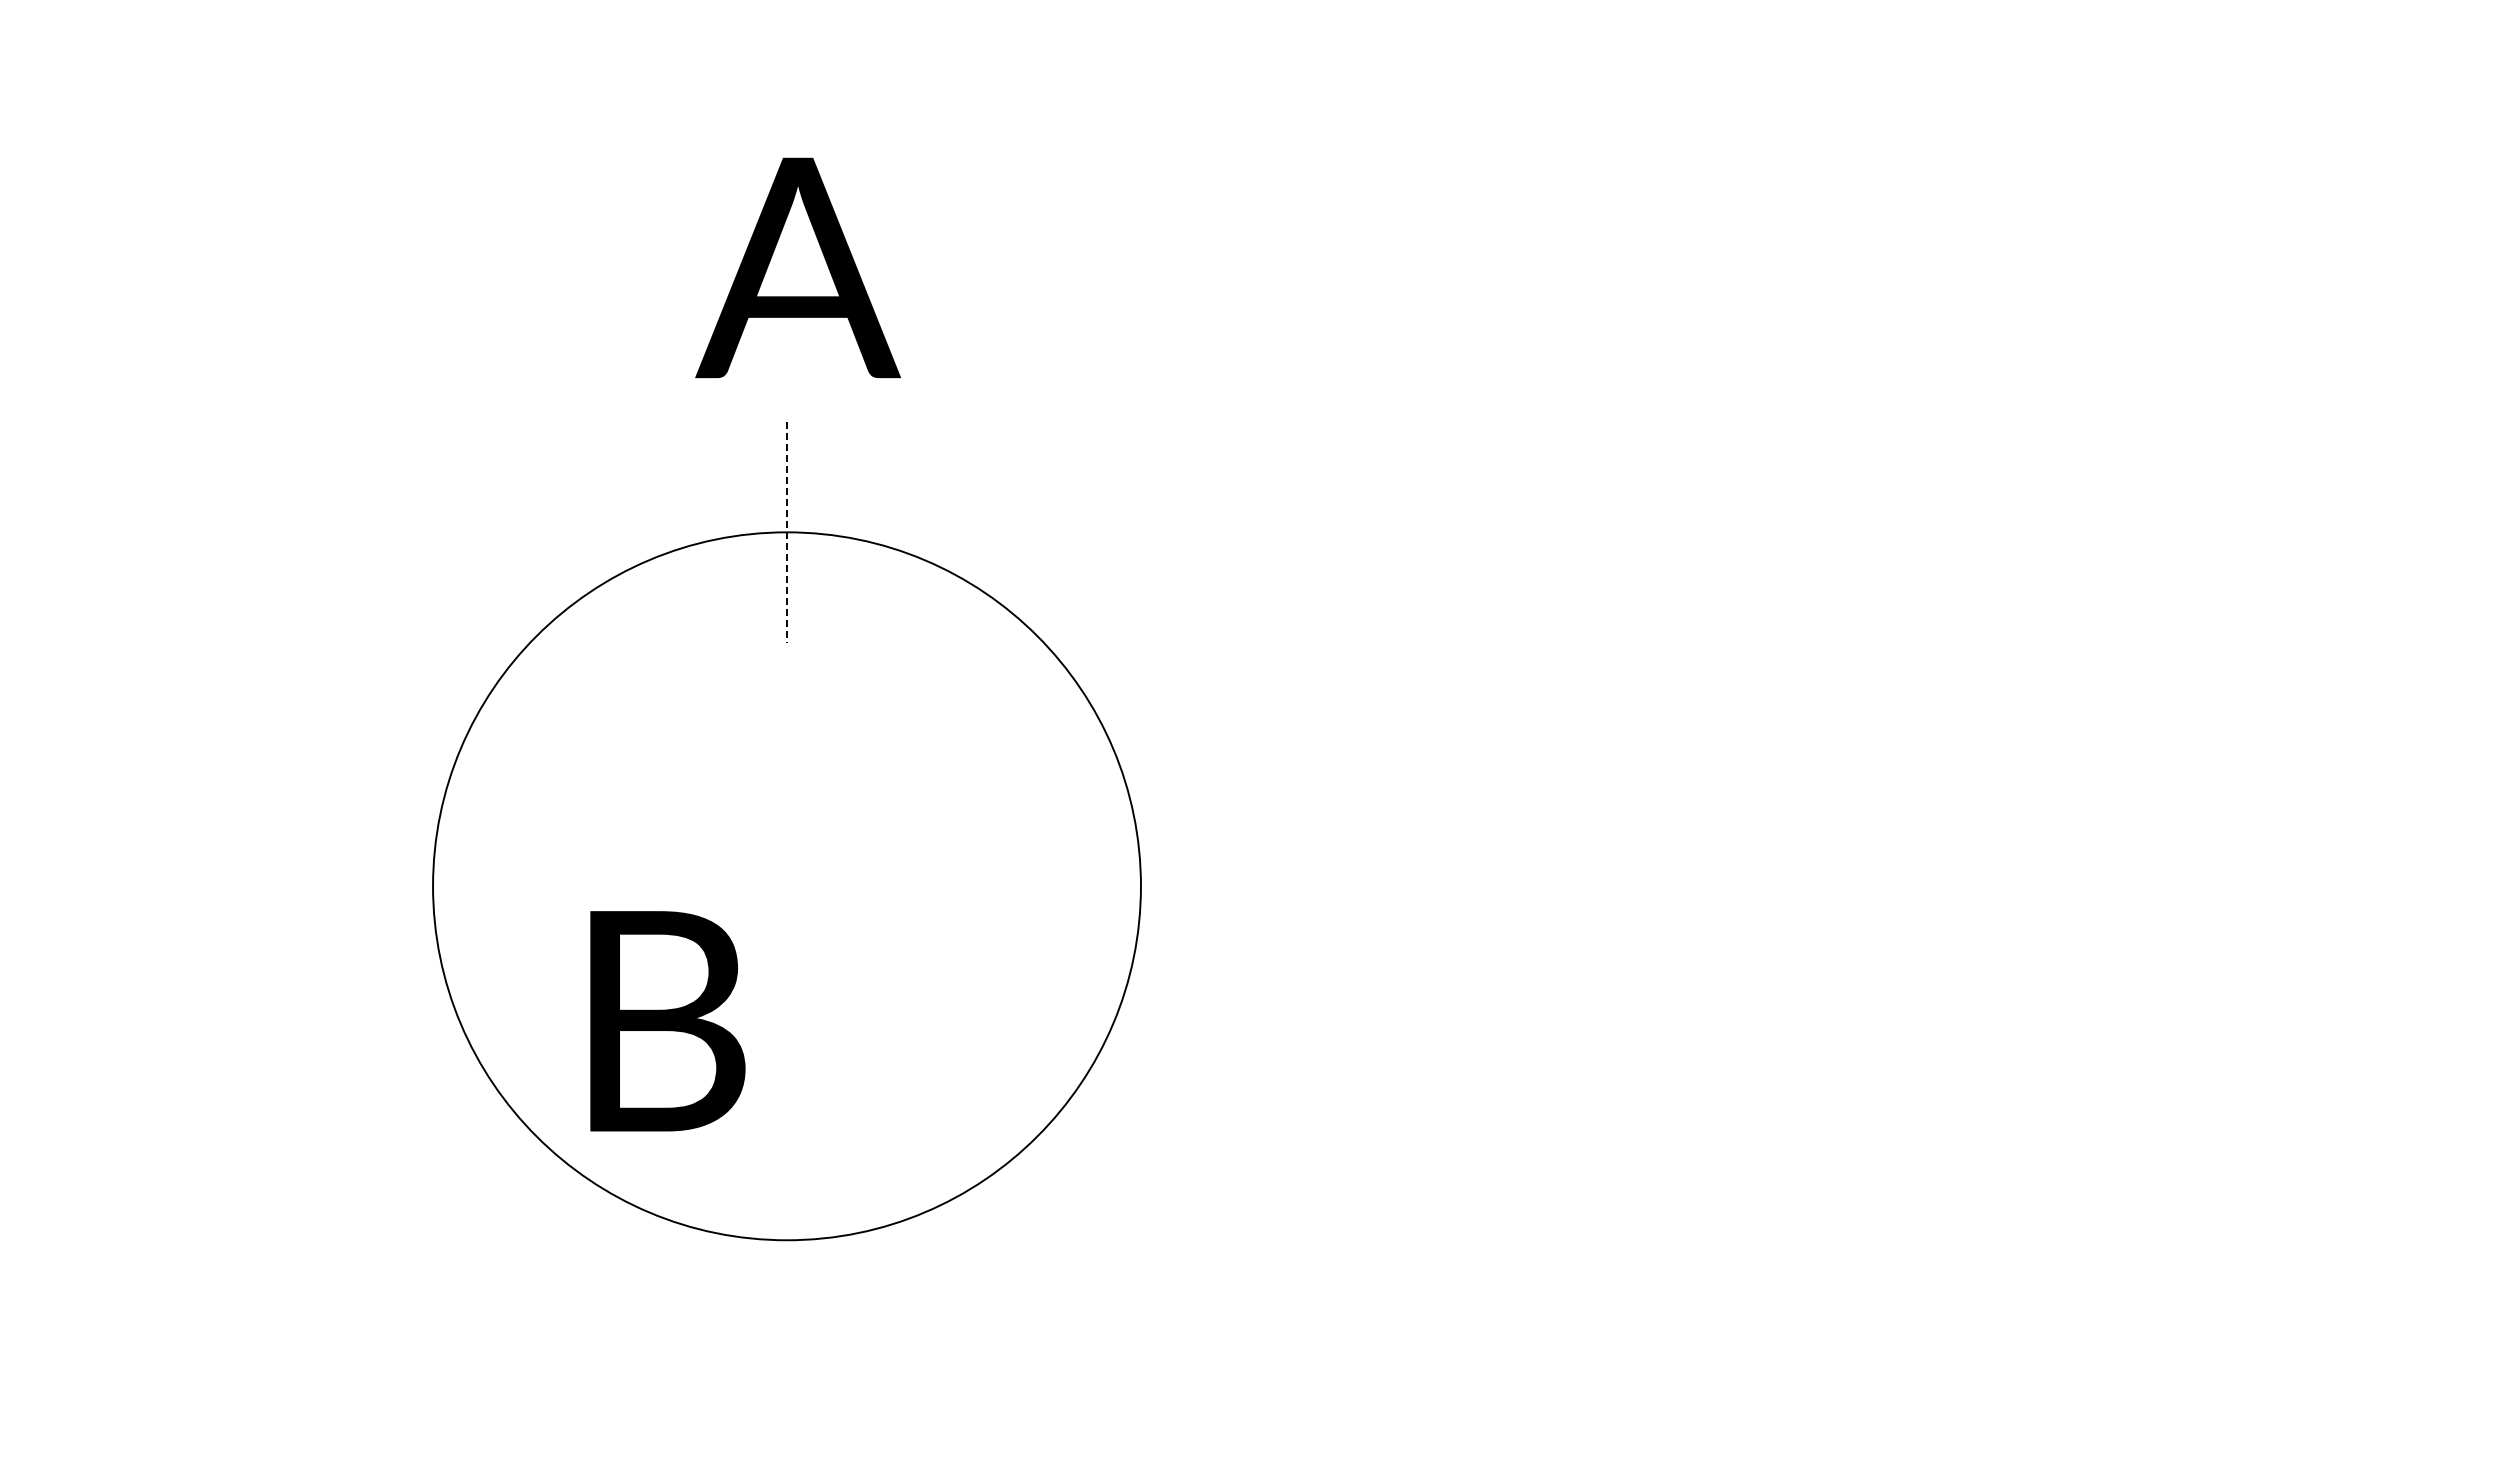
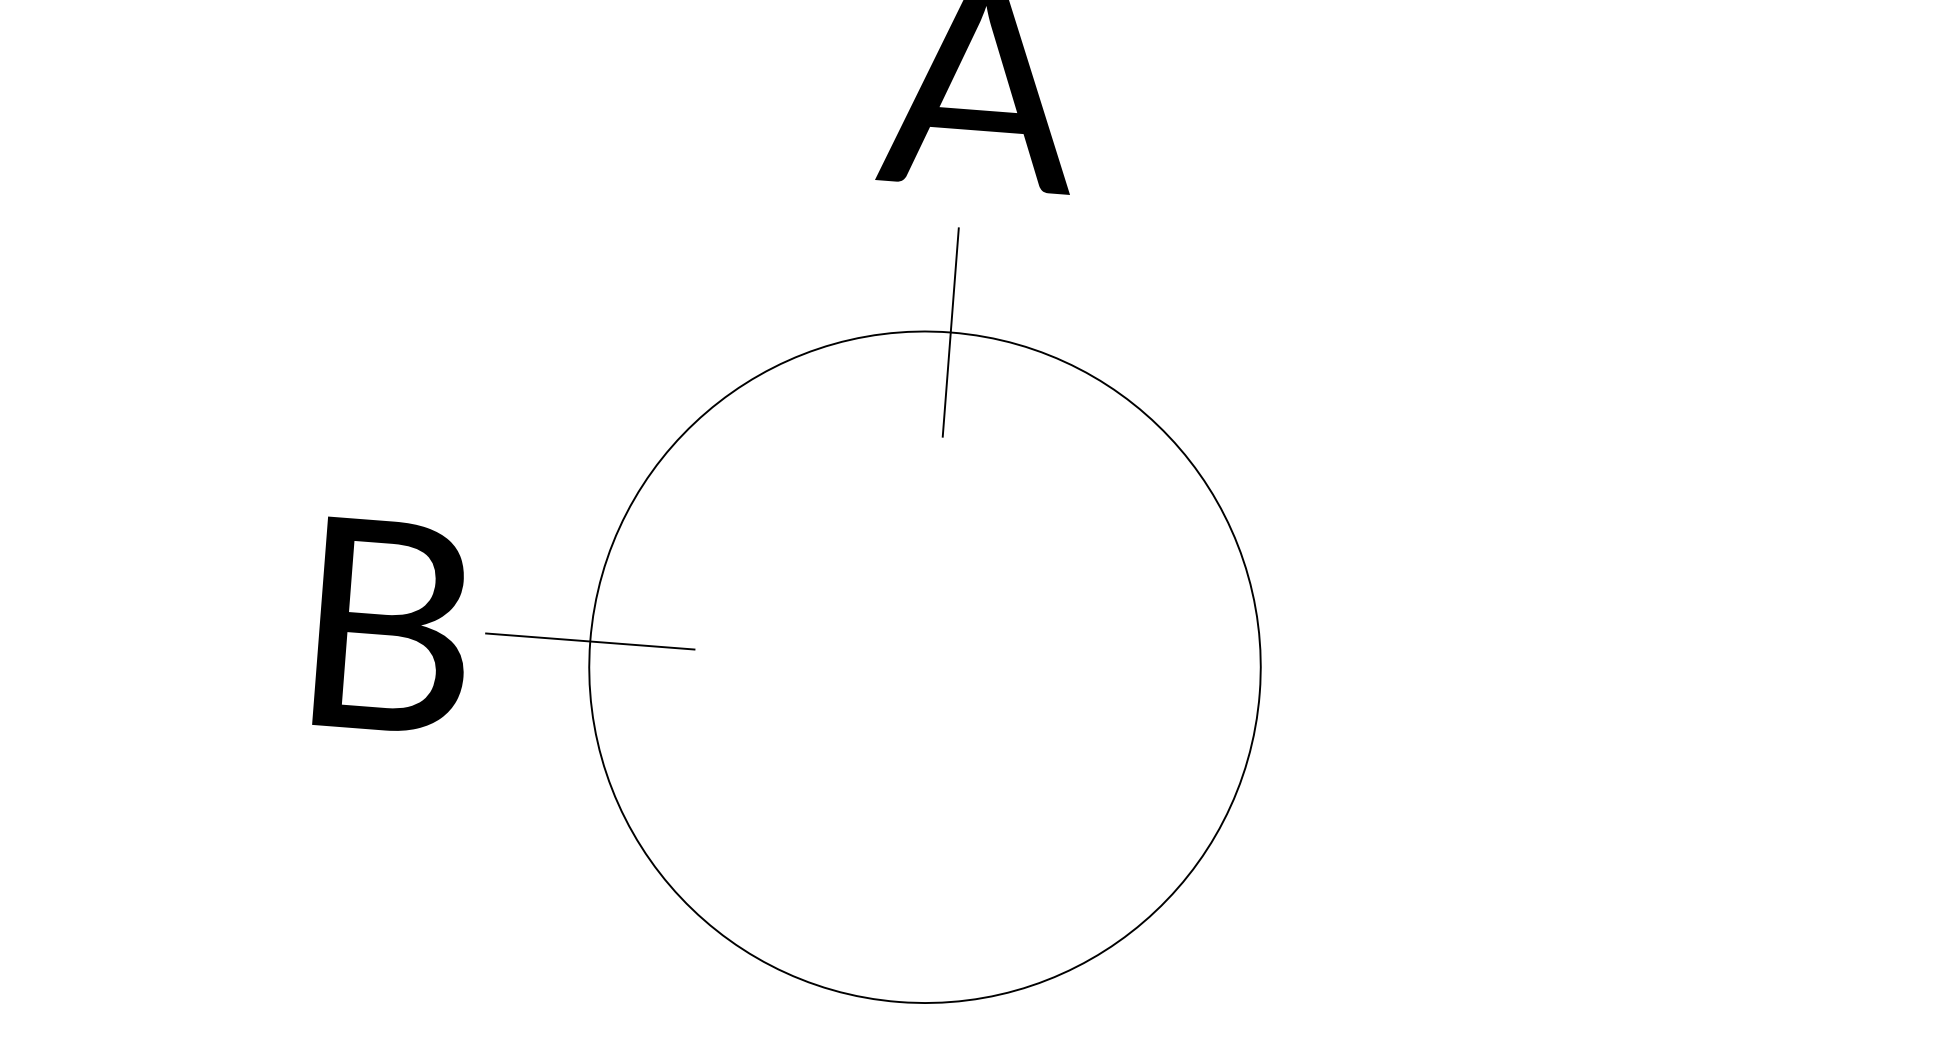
line: (787, 532) -> (951, 332), dashed -> solid
line: (432, 886) -> (589, 641), added
text: (667, 1021) -> (393, 626), moved

